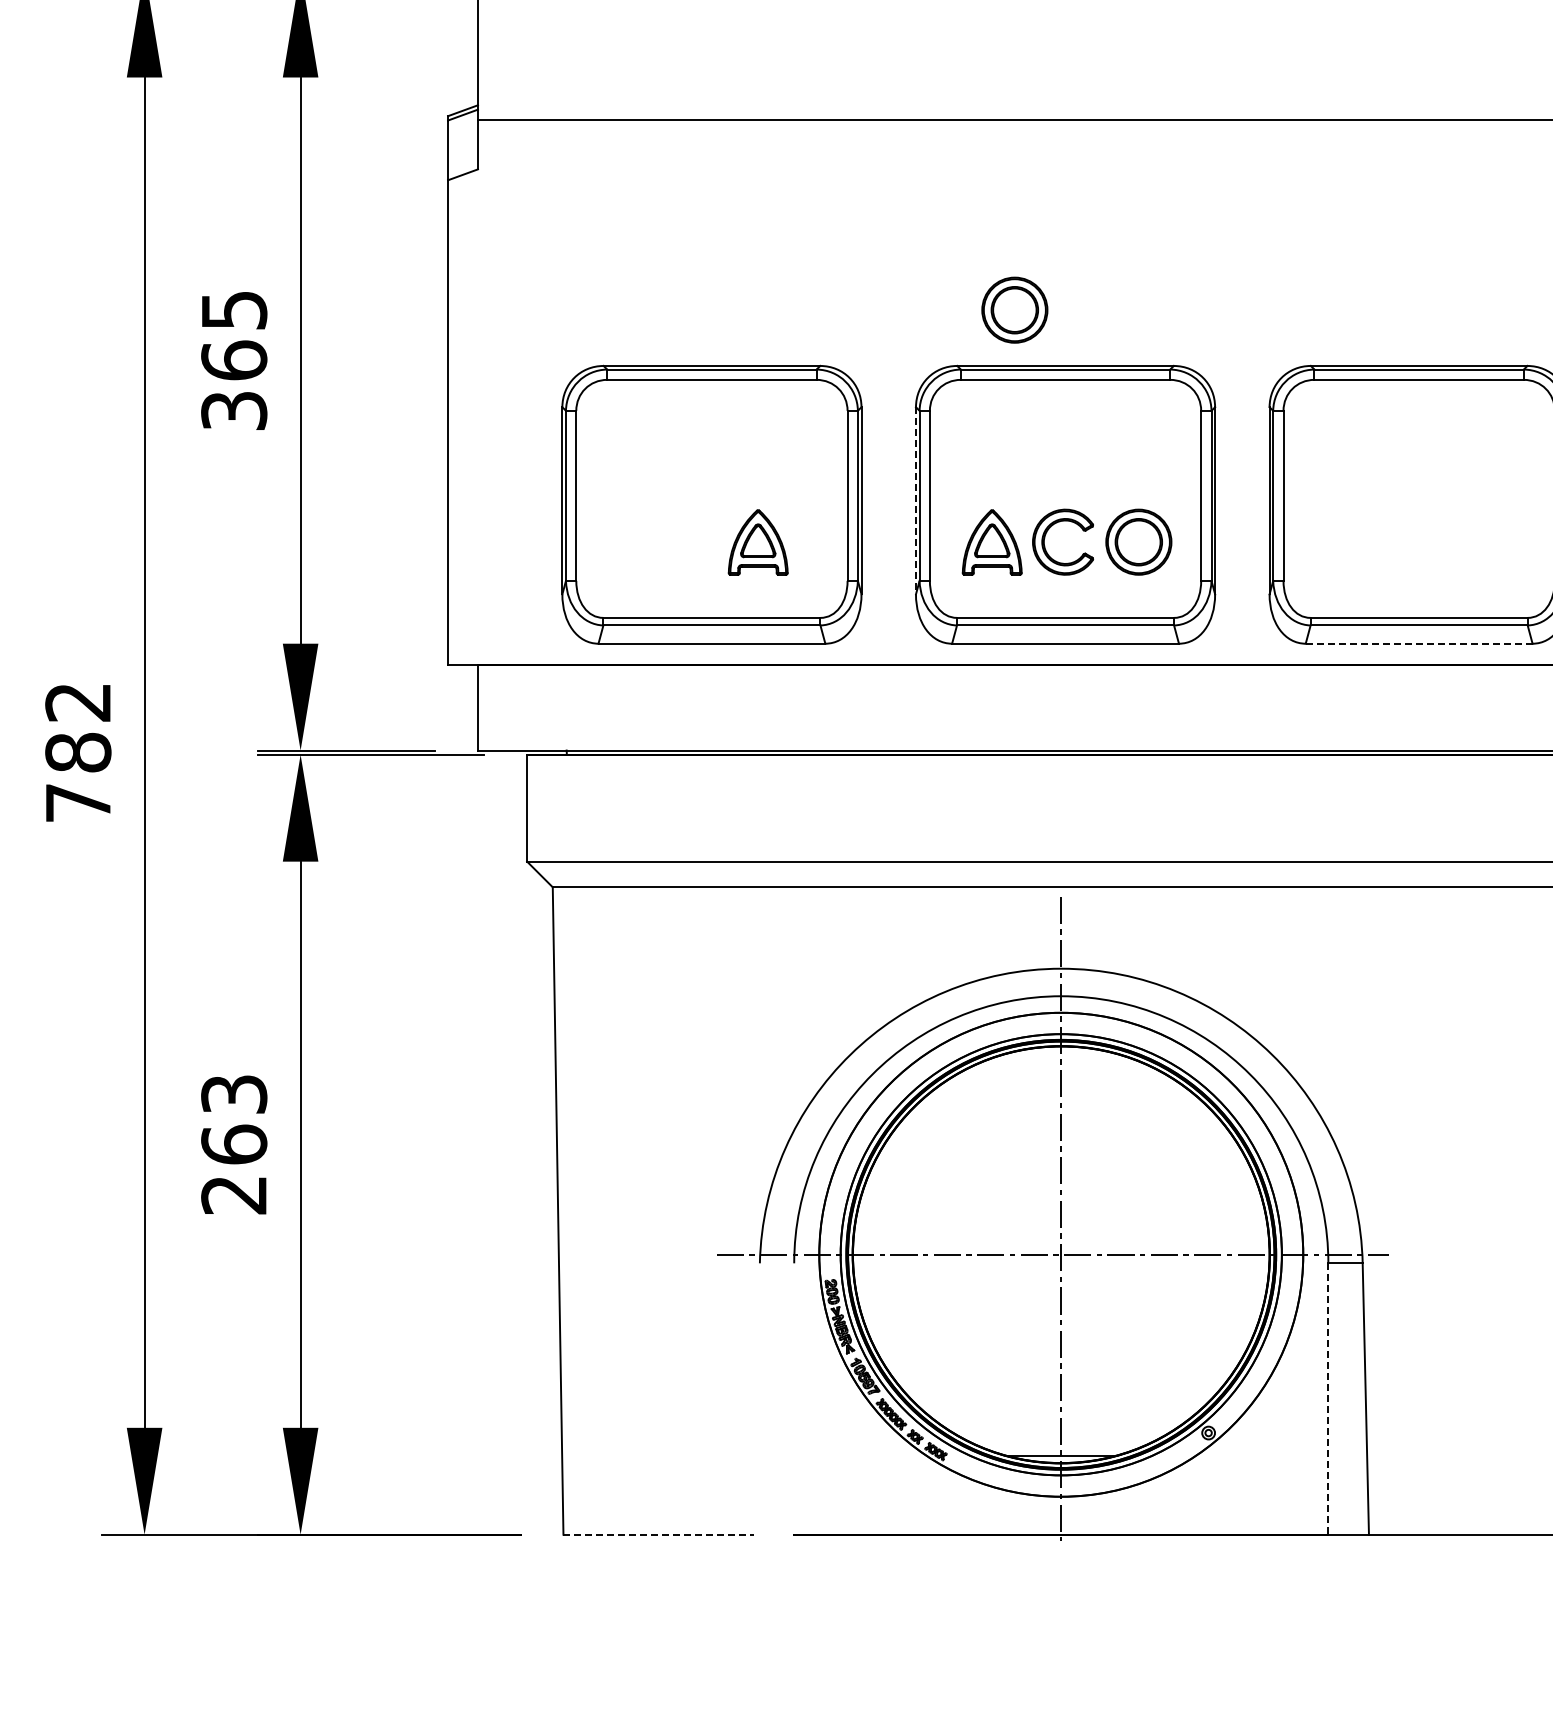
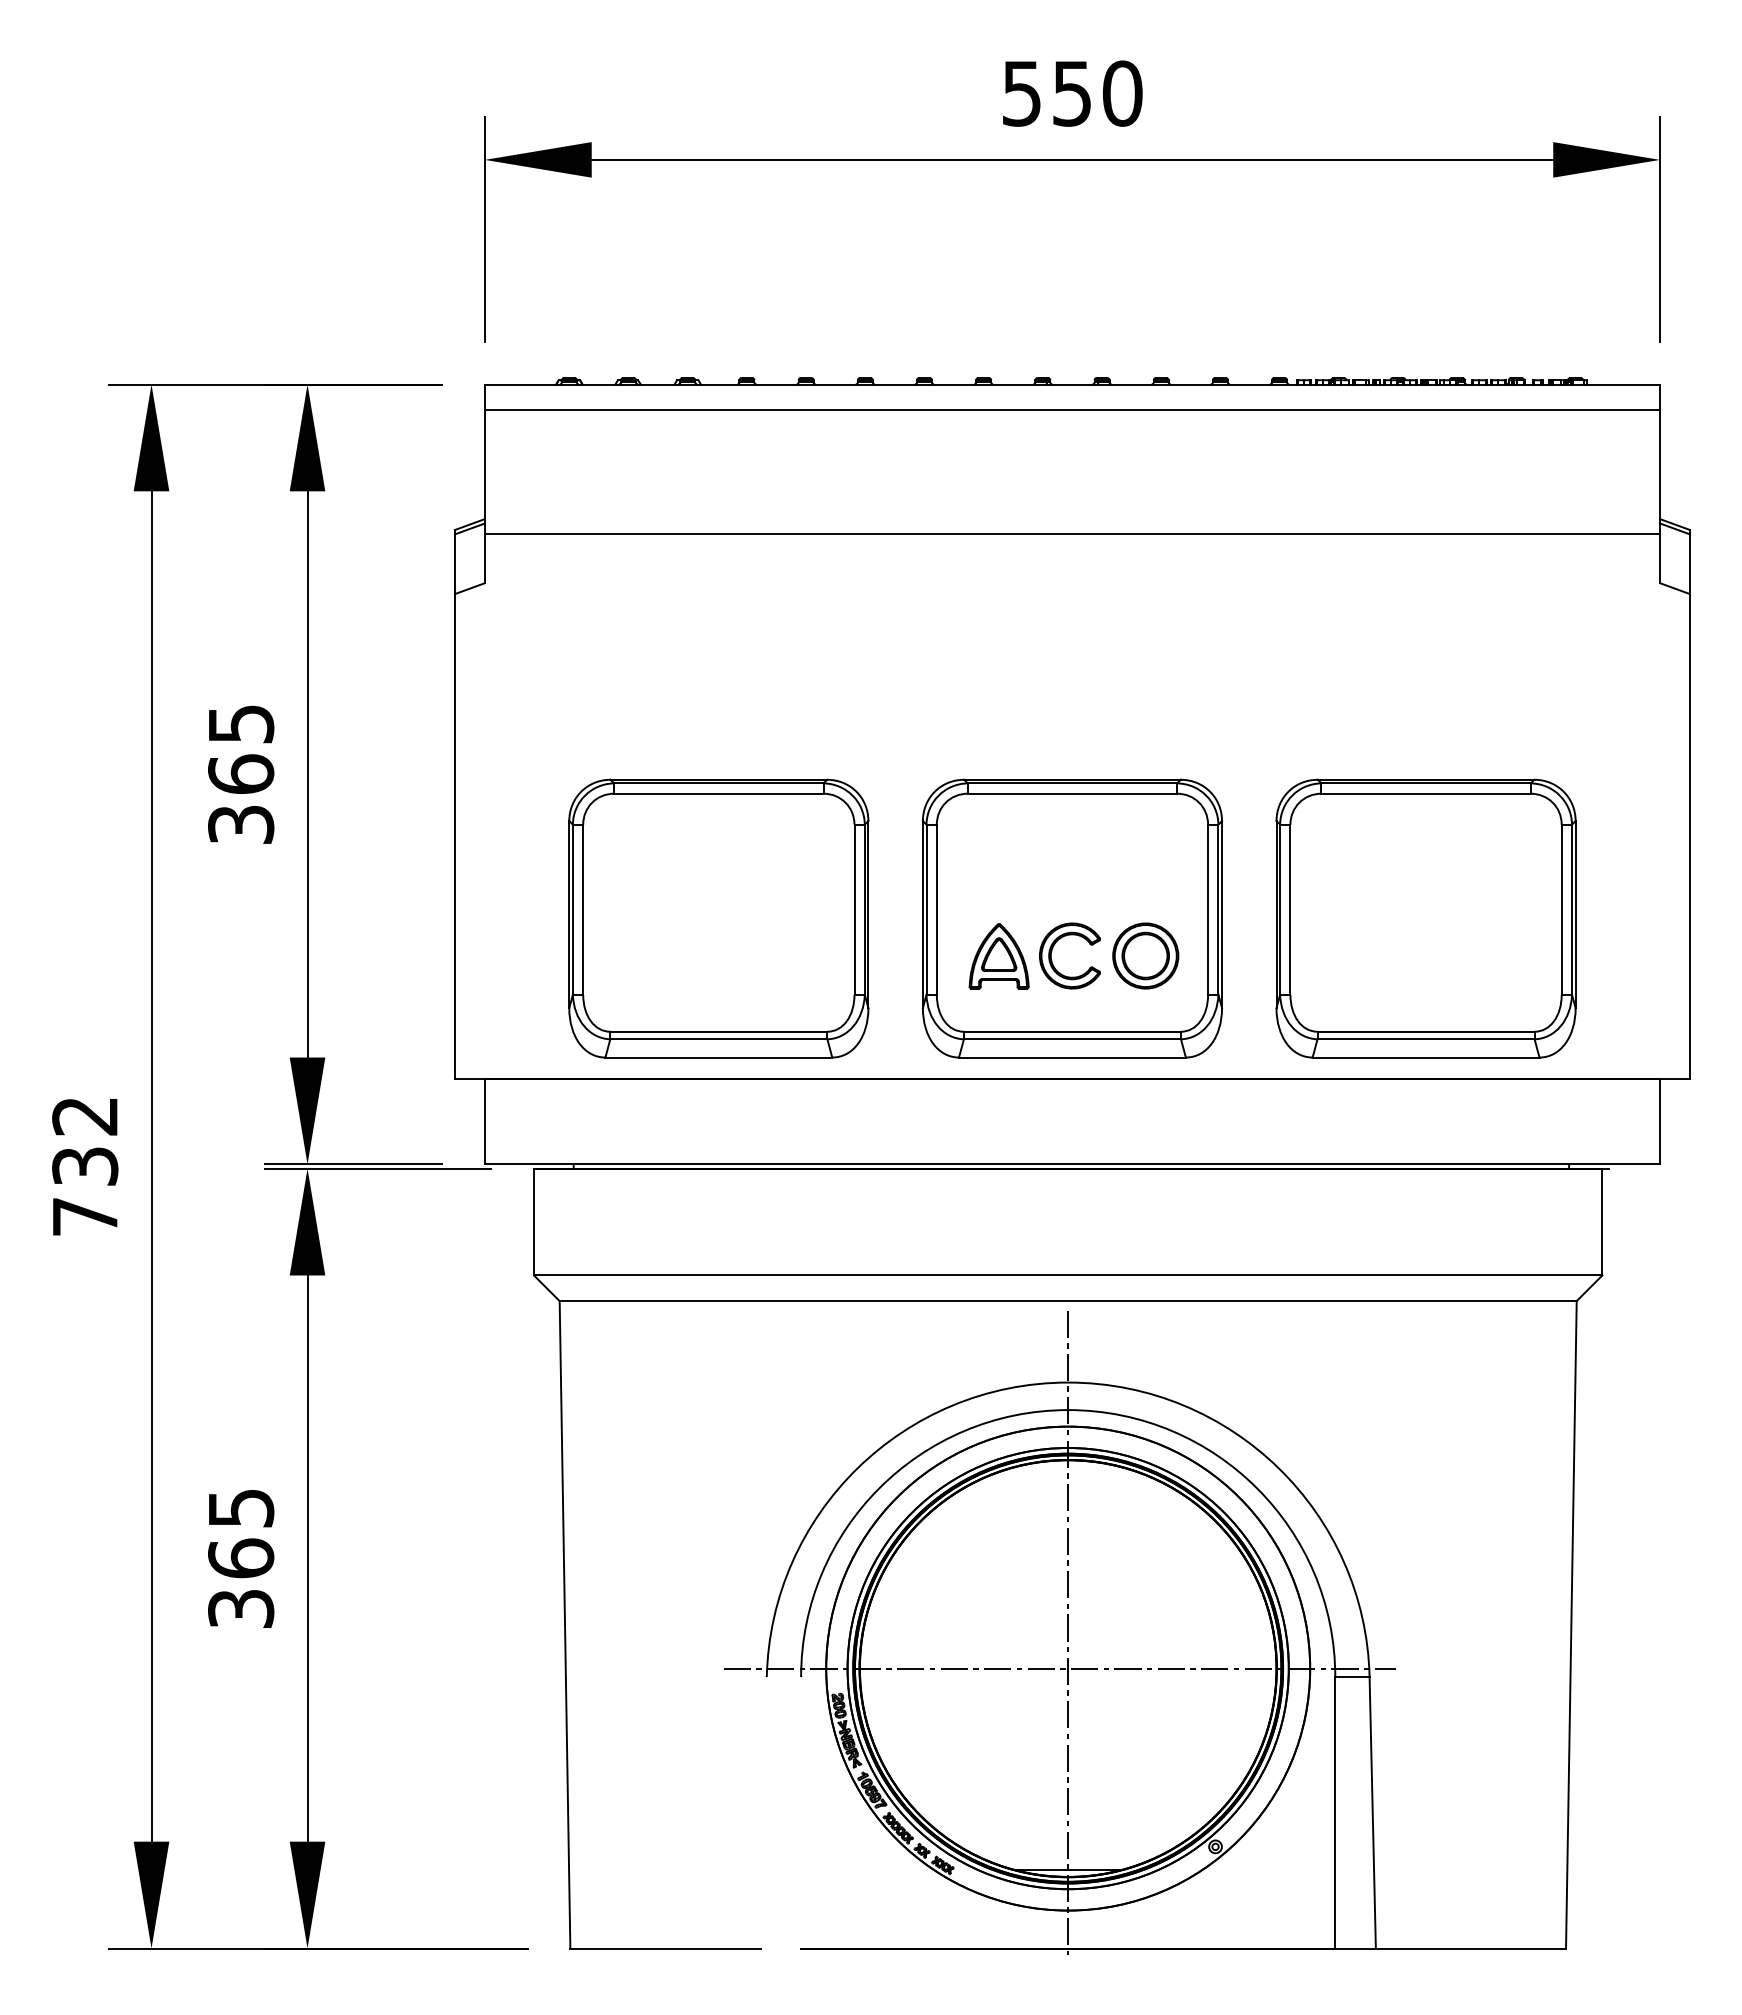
part: (1014, 309) -> (1021, 723), removed
line: (915, 500) -> (922, 914), dashed -> solid
part: (757, 542) -> (764, 956), removed
line: (1419, 643) -> (1426, 1057), dashed -> solid
text: (78, 752) -> (85, 1166), 782 -> 732
text: (234, 1144) -> (241, 1558), 263 -> 365
line: (1328, 1398) -> (1335, 1812), dashed -> solid
line: (658, 1534) -> (665, 1948), dashed -> solid

